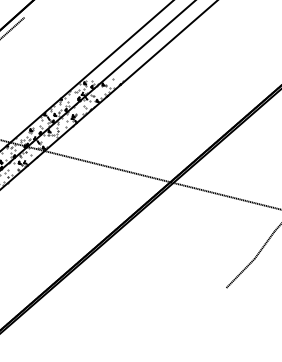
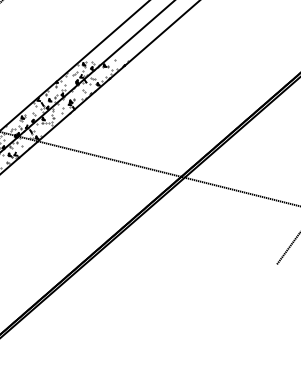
line: (240, 273) -> (261, 280), removed

